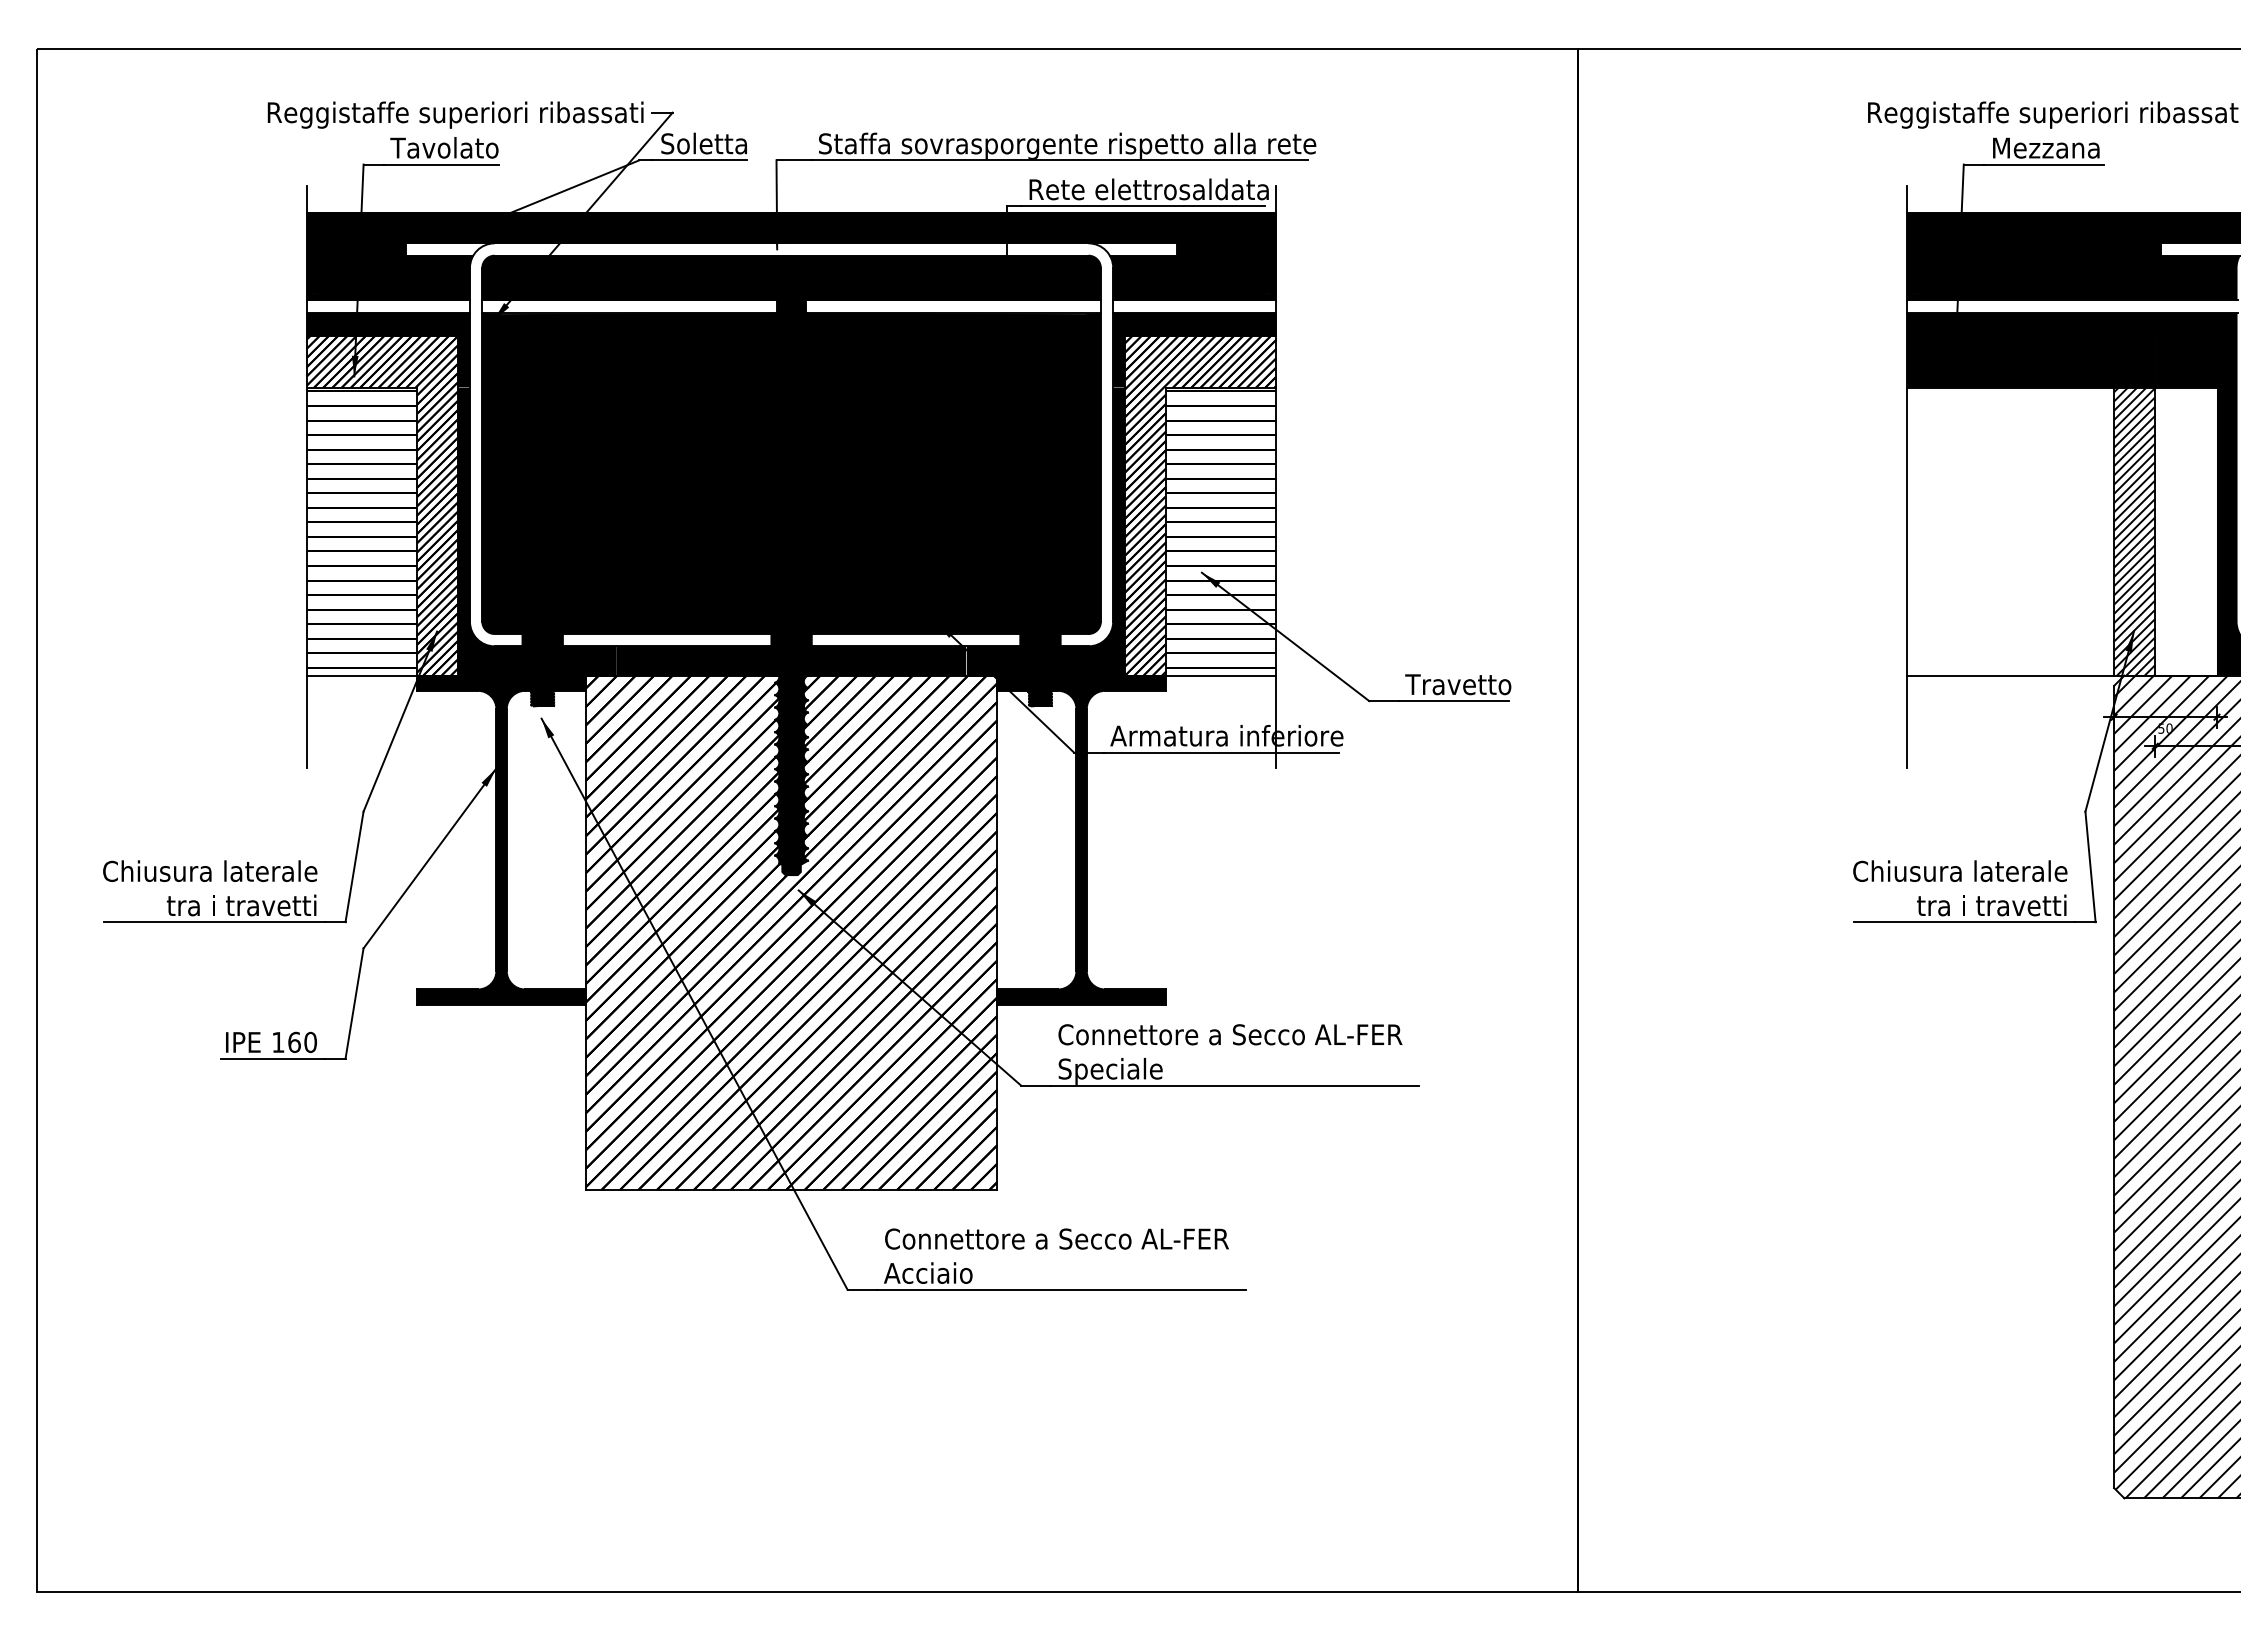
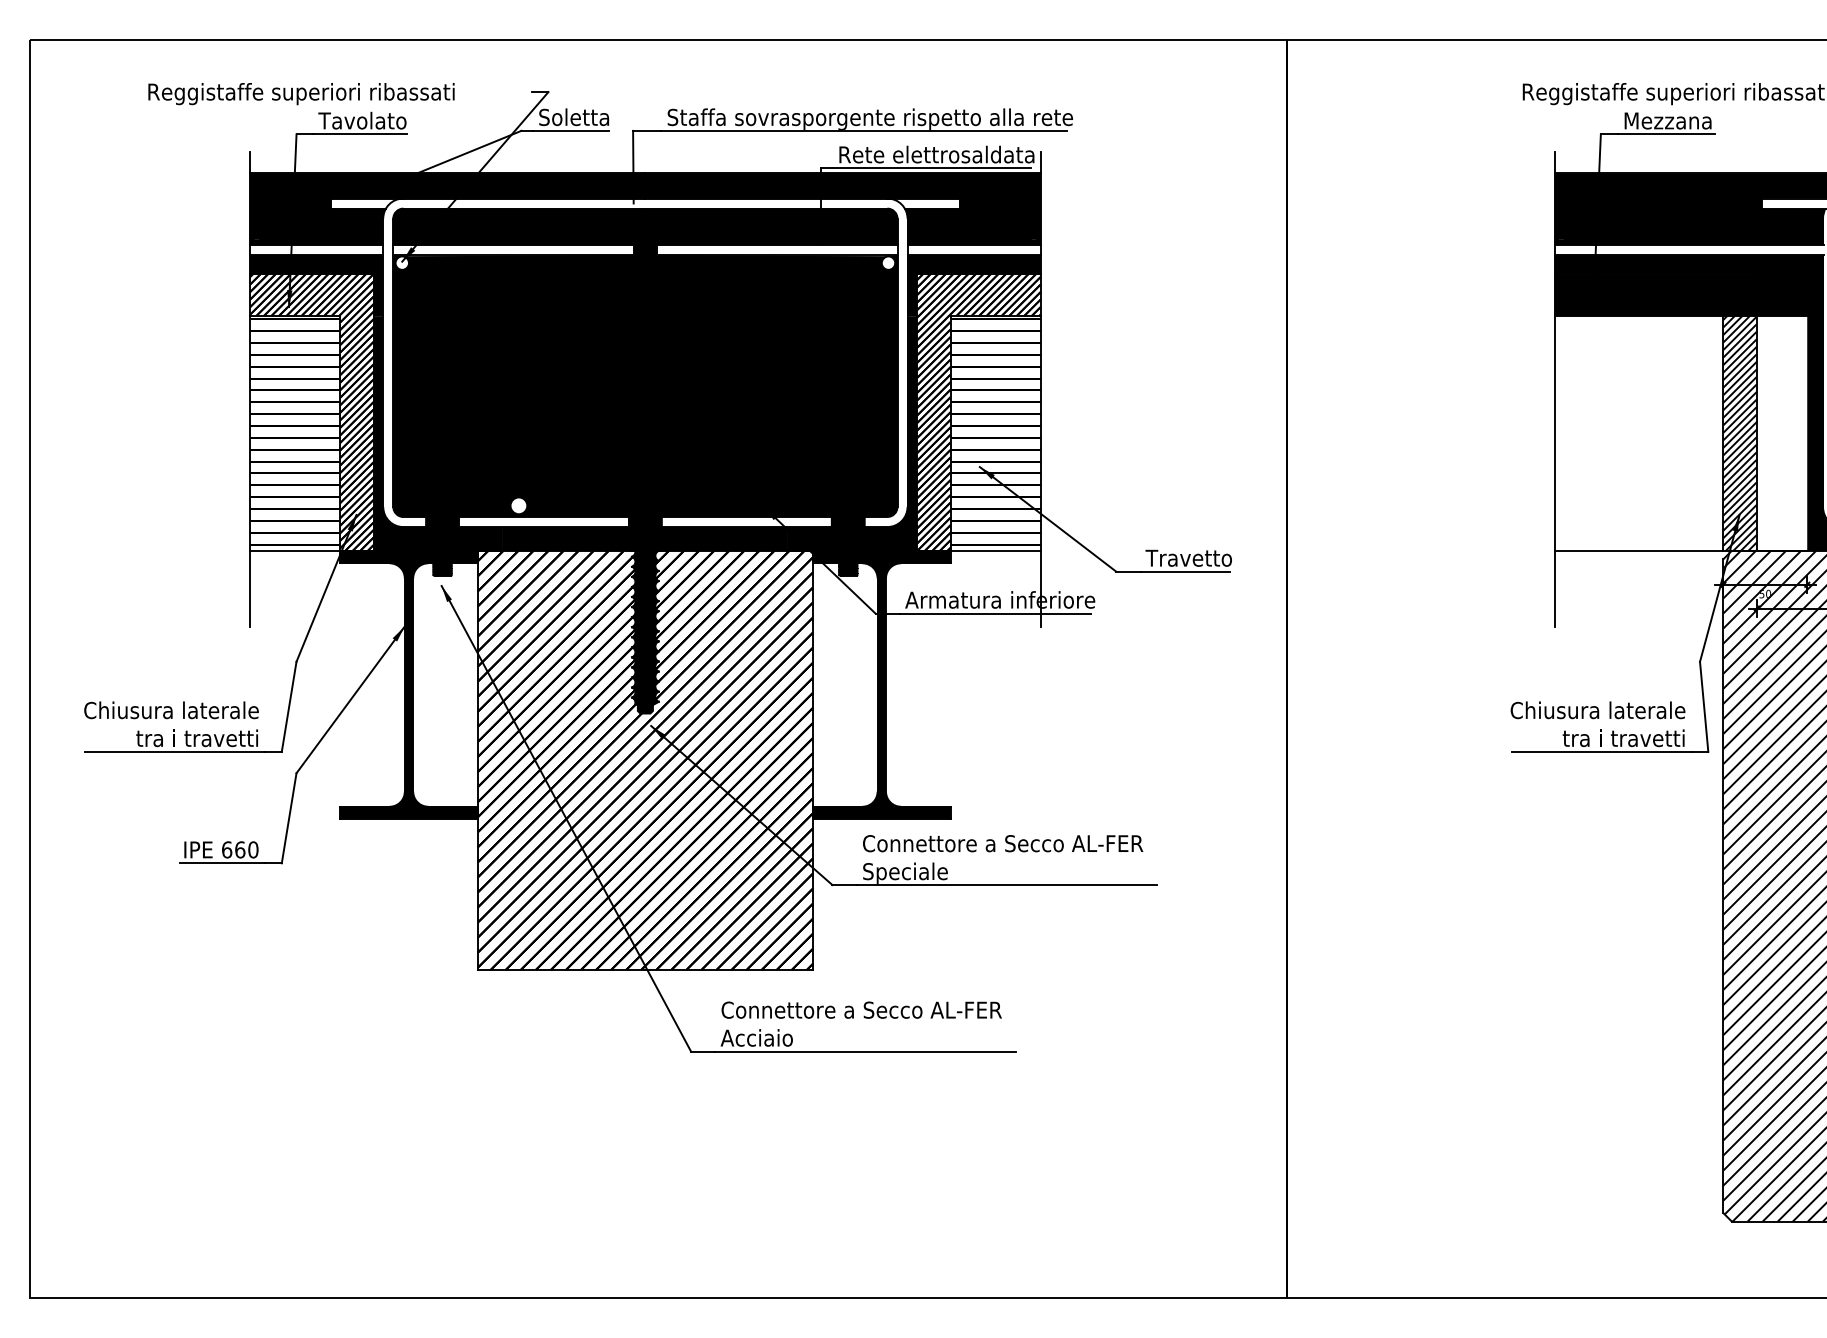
text: (455, 114) -> (301, 93), moved
fill: (493, 322) -> (402, 263), removed
fill: (1089, 322) -> (888, 263), removed
fill: (636, 620) -> (518, 505), removed
text: (278, 1042) -> (227, 849), 160 -> 660

